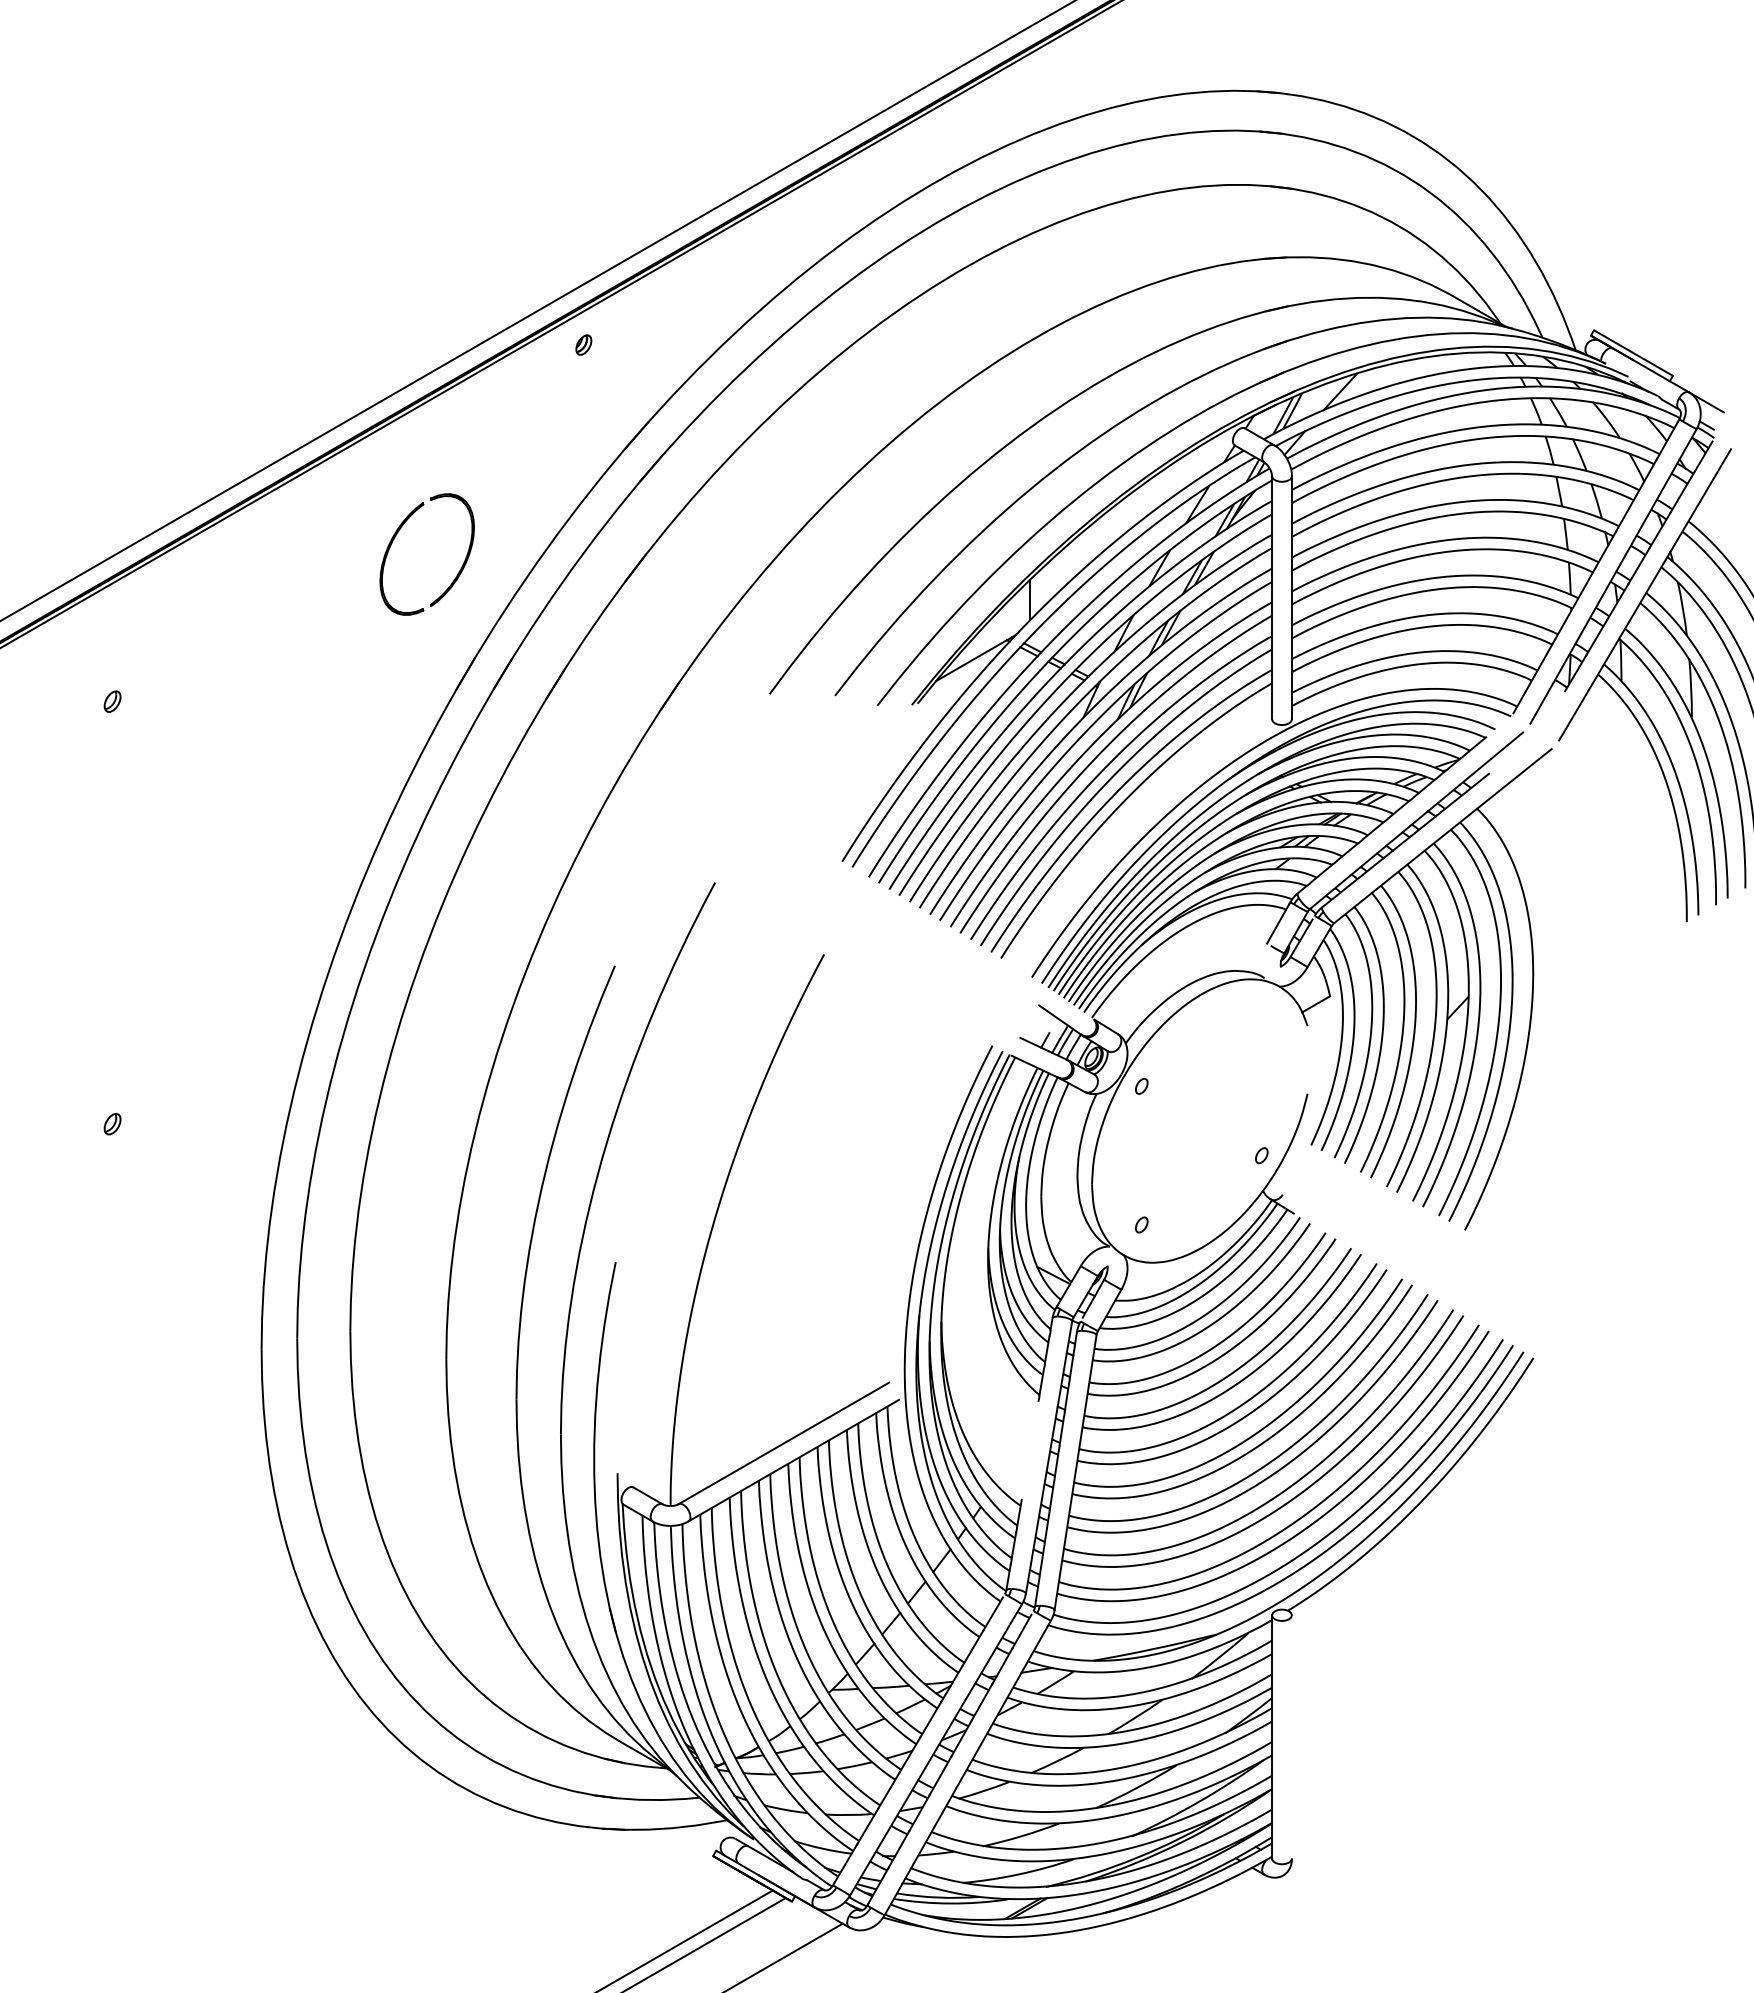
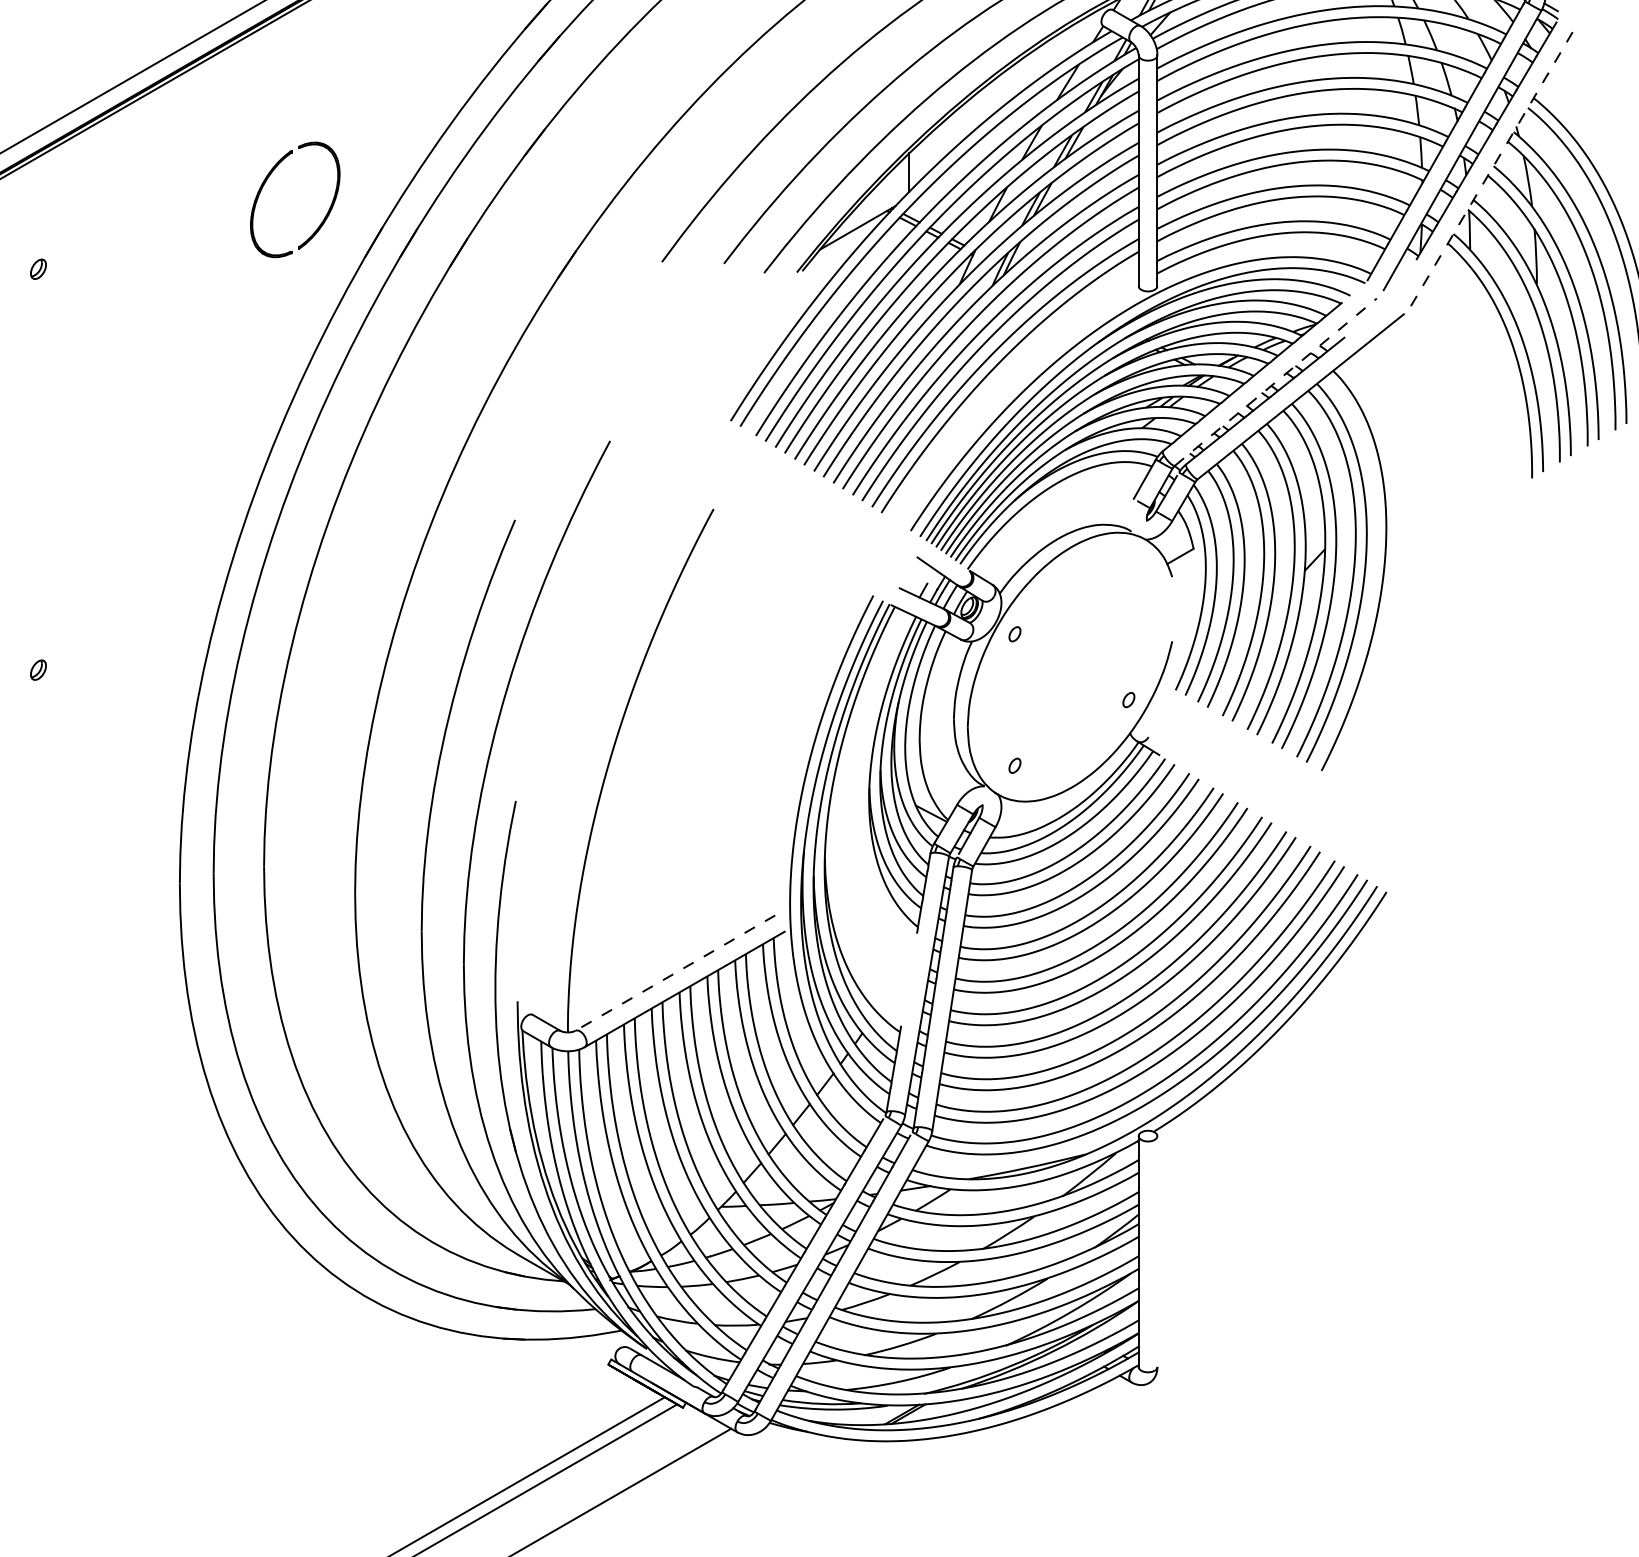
part: (396, 536) -> (266, 182), moved
line: (1645, 594) -> (1492, 167), solid -> dashed
line: (1417, 820) -> (1276, 382), solid -> dashed
line: (783, 1443) -> (675, 973), solid -> dashed

